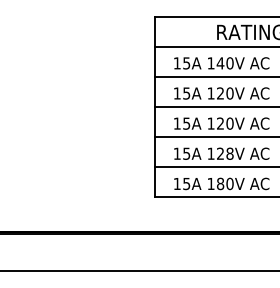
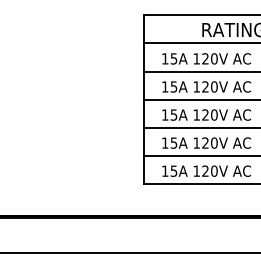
text: (220, 62) -> (205, 58), 140V -> 120V
text: (230, 153) -> (214, 142), 128V -> 120V
text: (220, 183) -> (205, 170), 180V -> 120V

